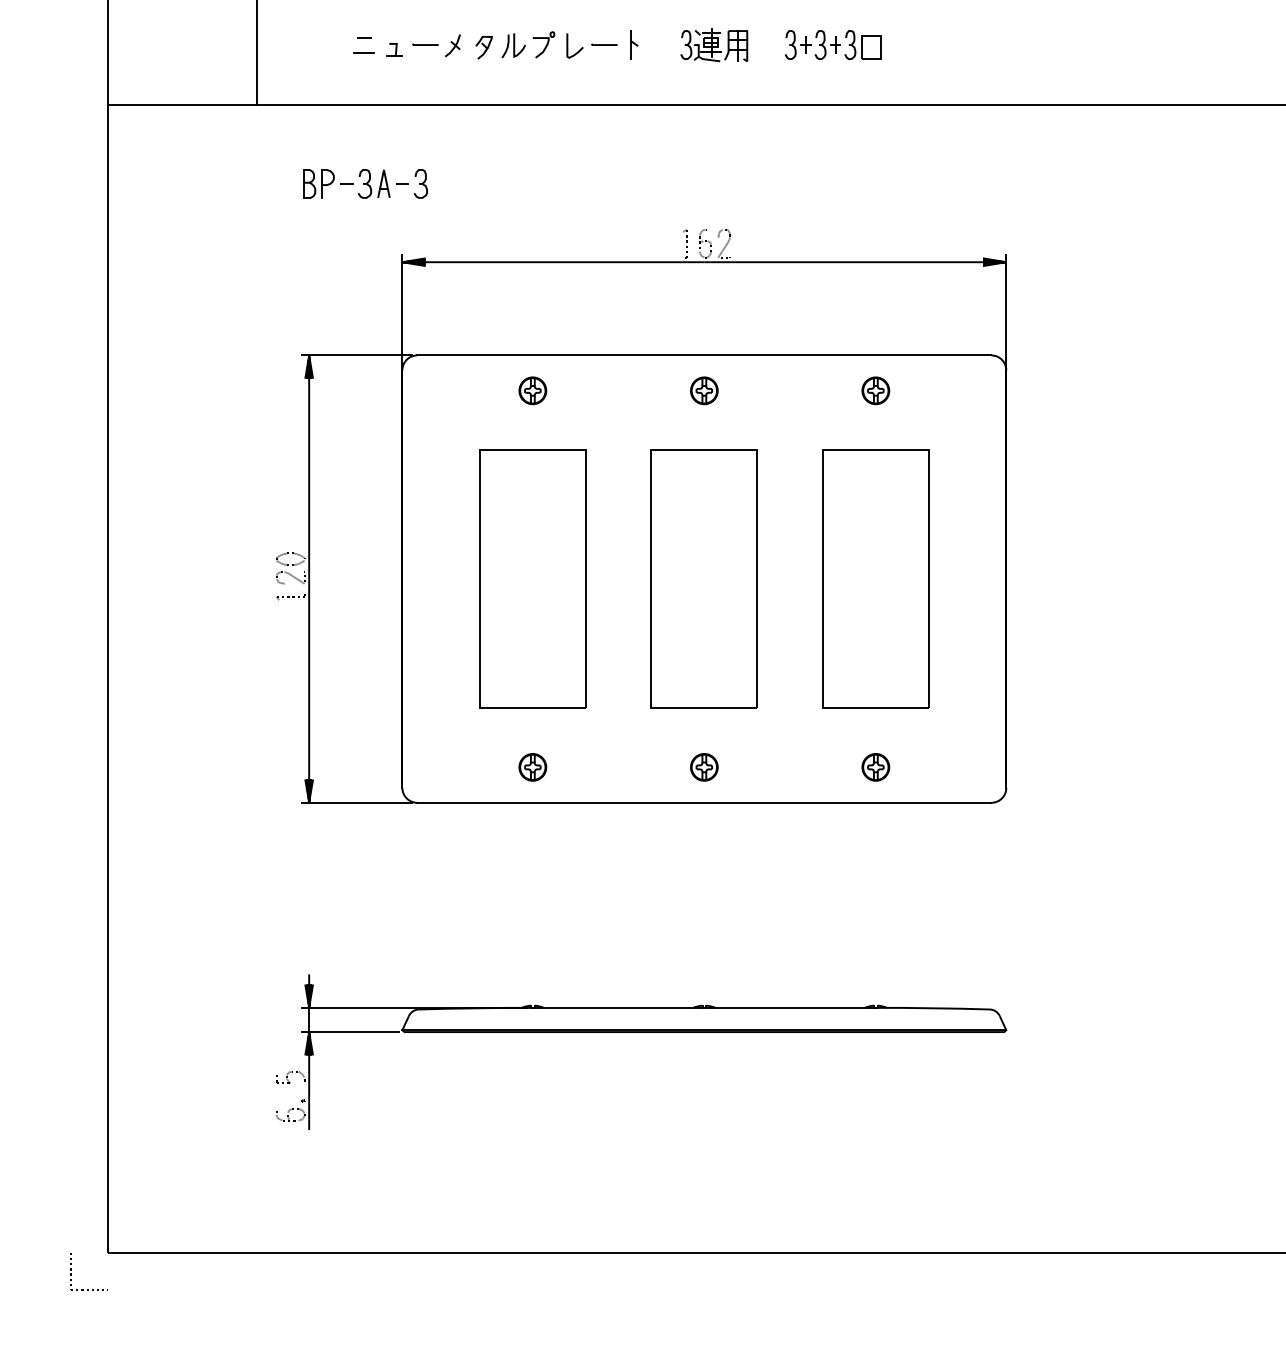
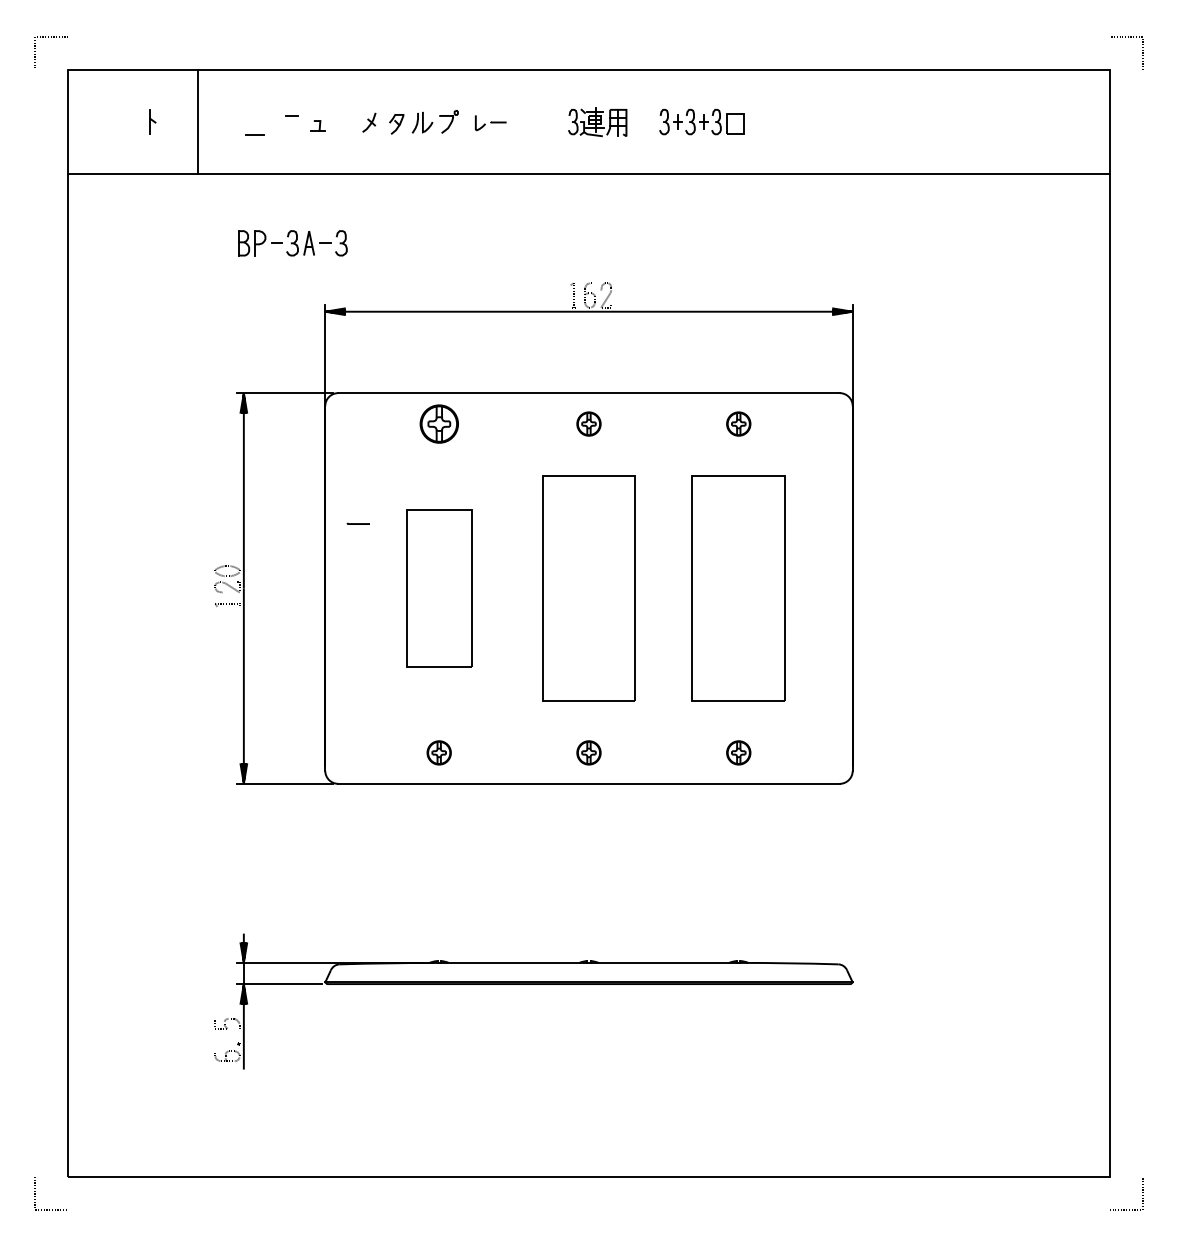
line: (424, 44) -> (357, 523), moved
part: (633, 44) -> (152, 121), moved
part: (591, 46) -> (490, 123), size x0.7
line: (363, 52) -> (254, 134), moved
part: (532, 390) -> (438, 423), size x1.6
part: (533, 579) -> (439, 588), size x0.7

